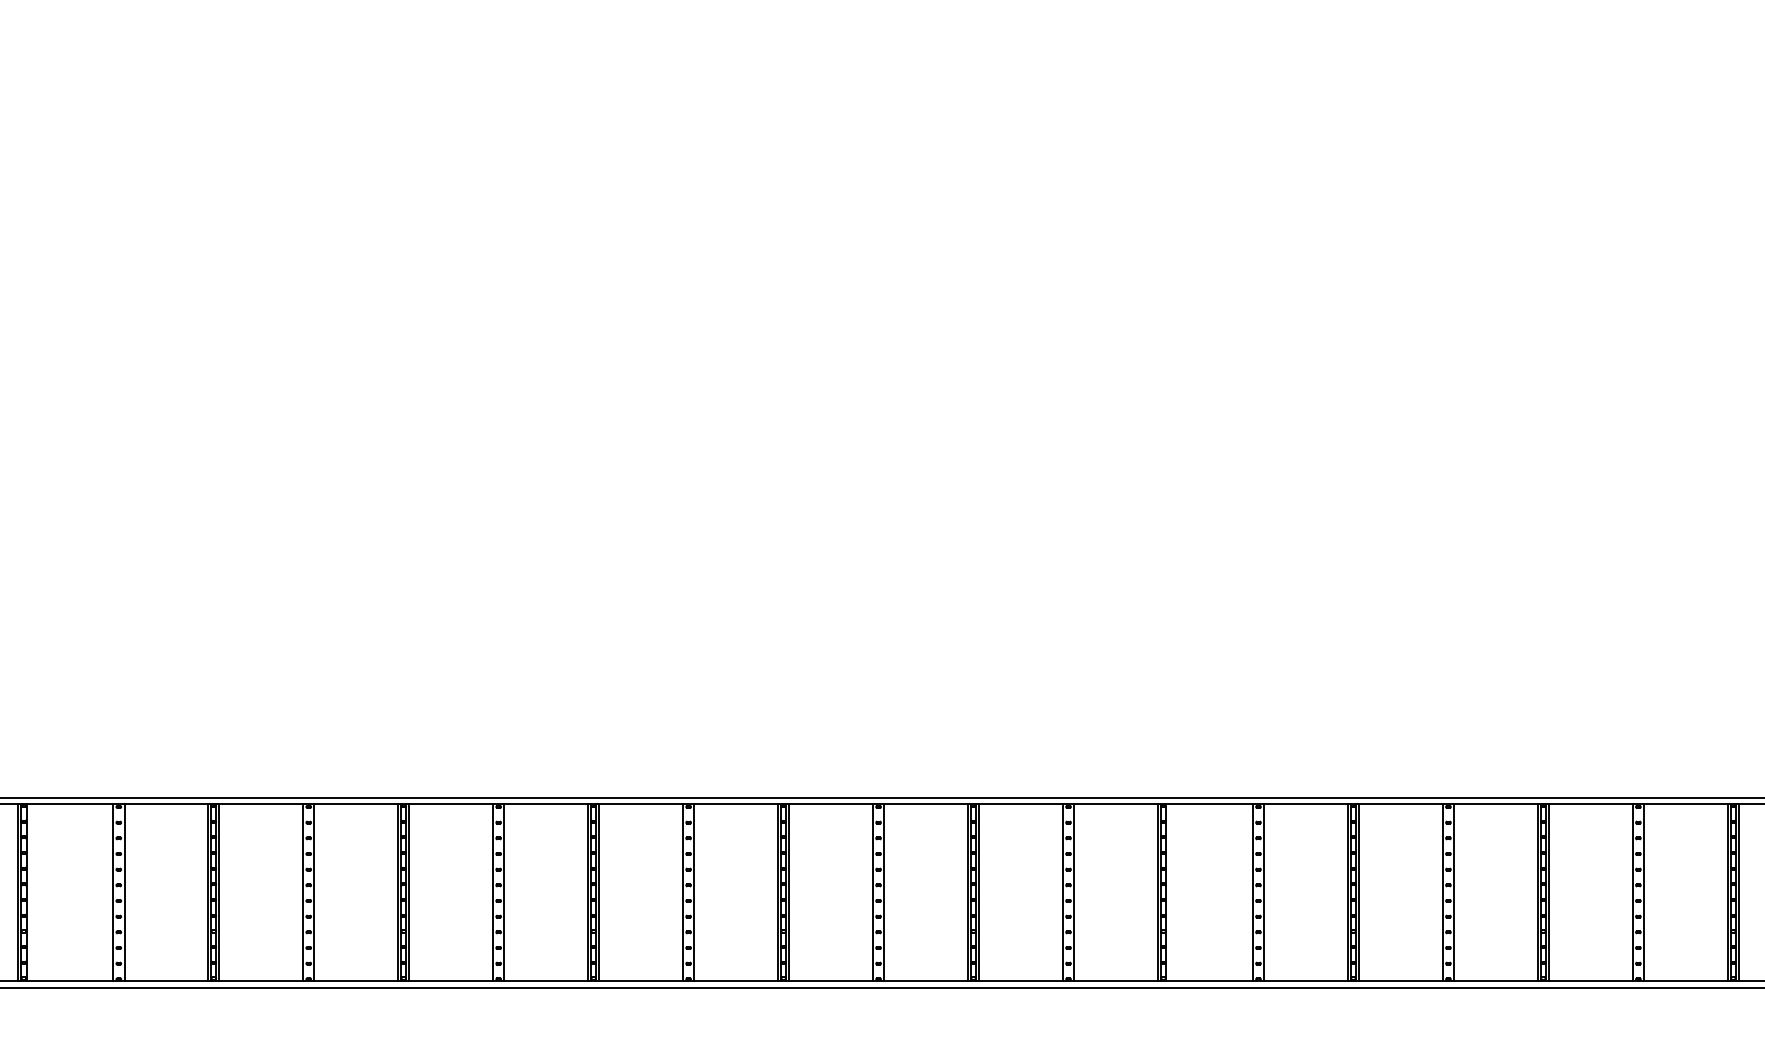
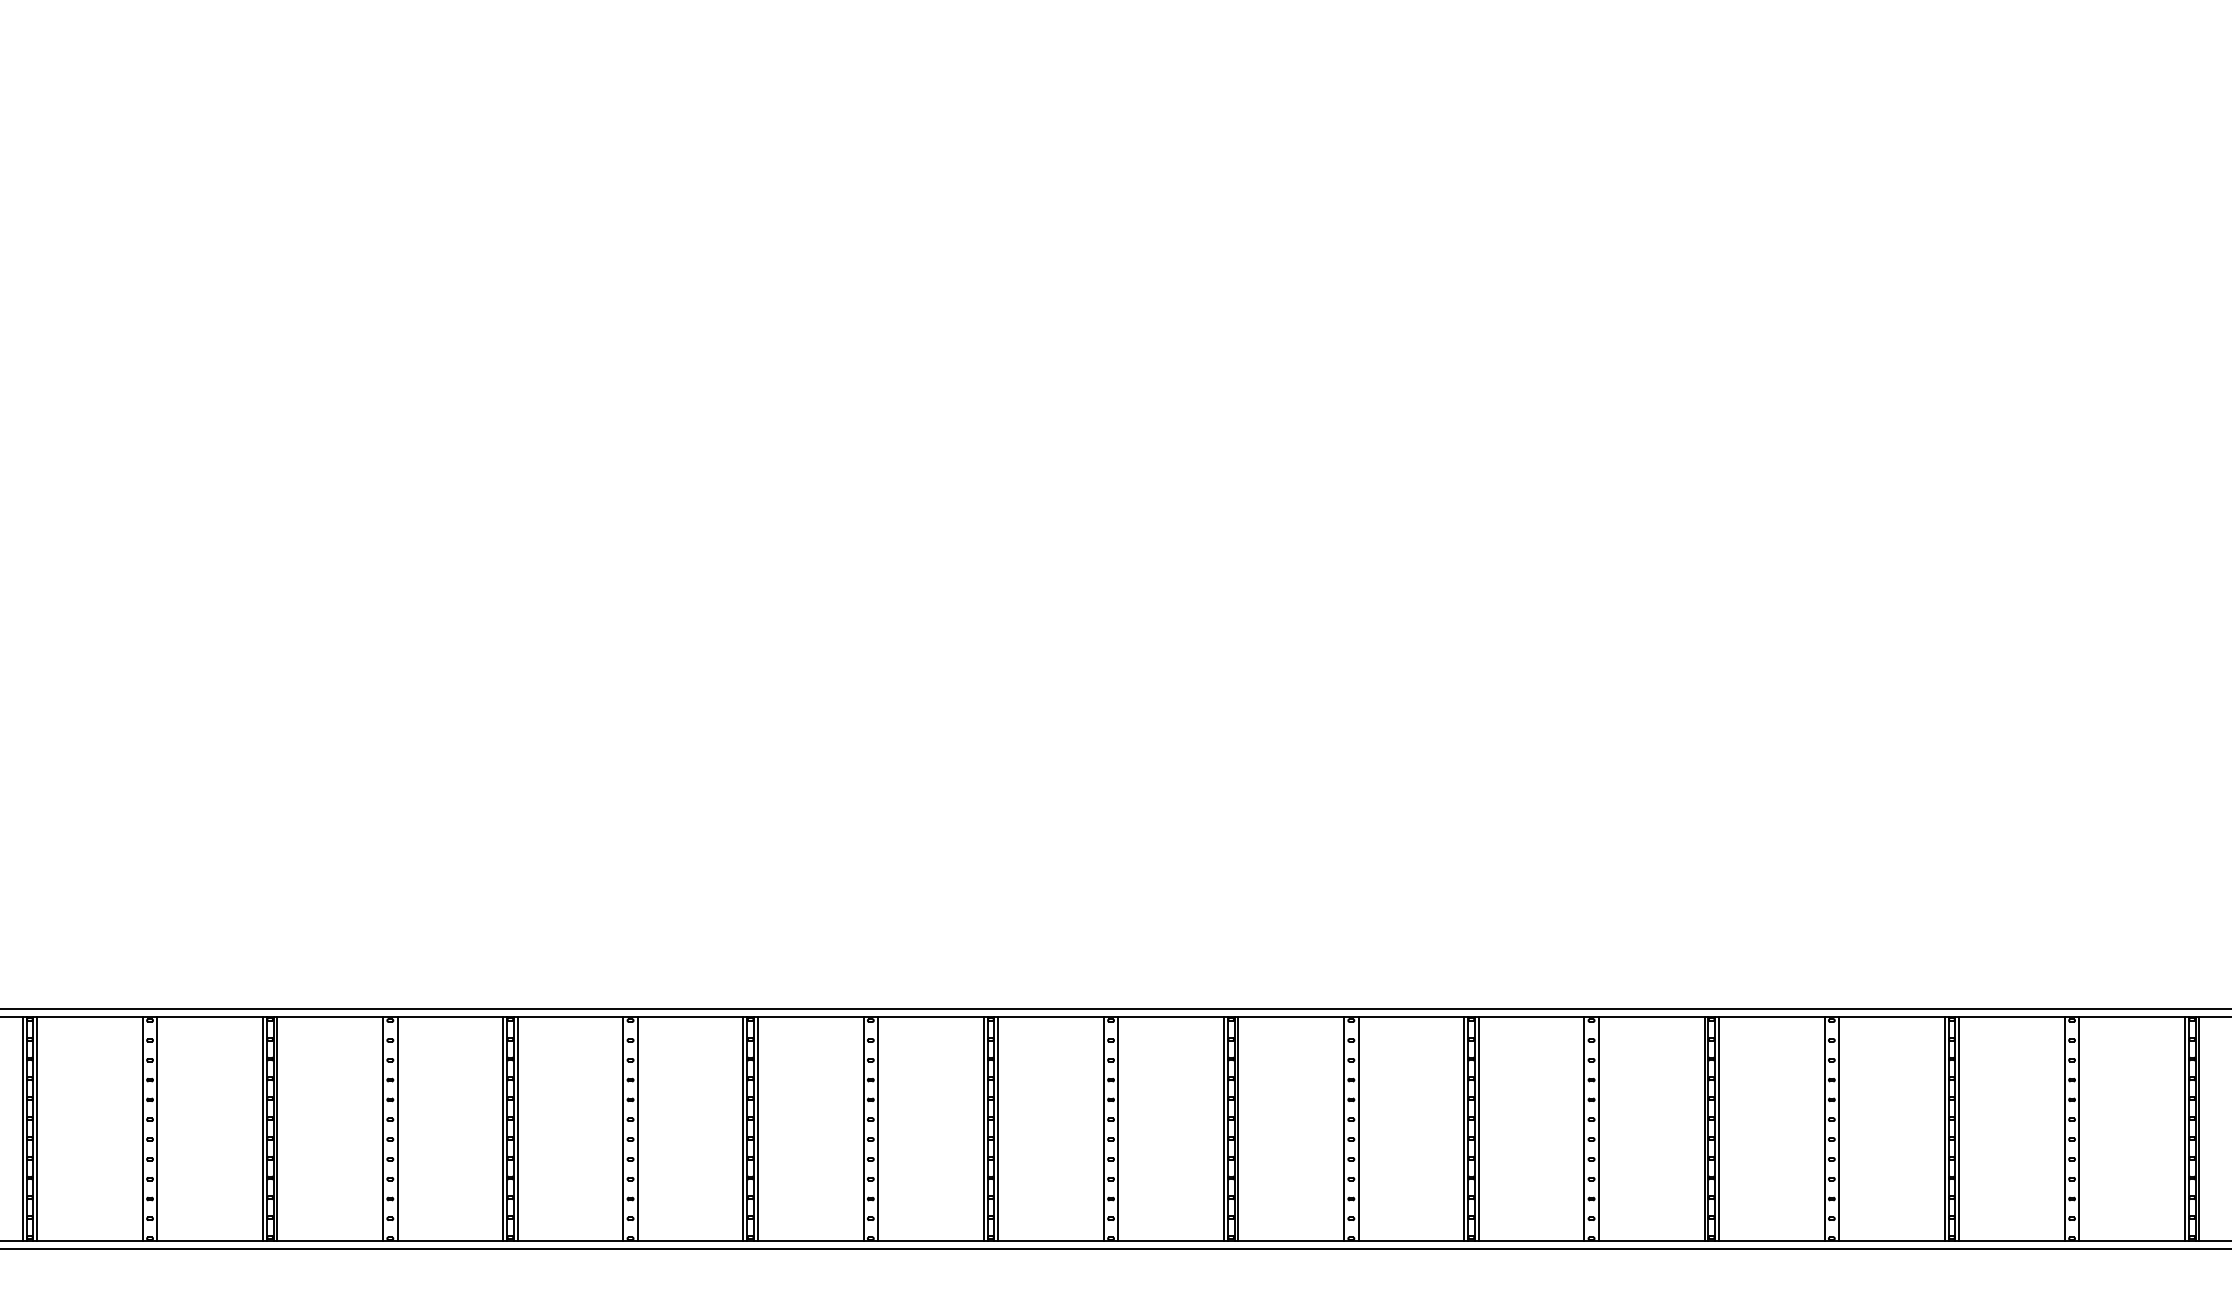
line: (29, 892) -> (37, 1128), added
line: (1169, 892) -> (1478, 1128), added

